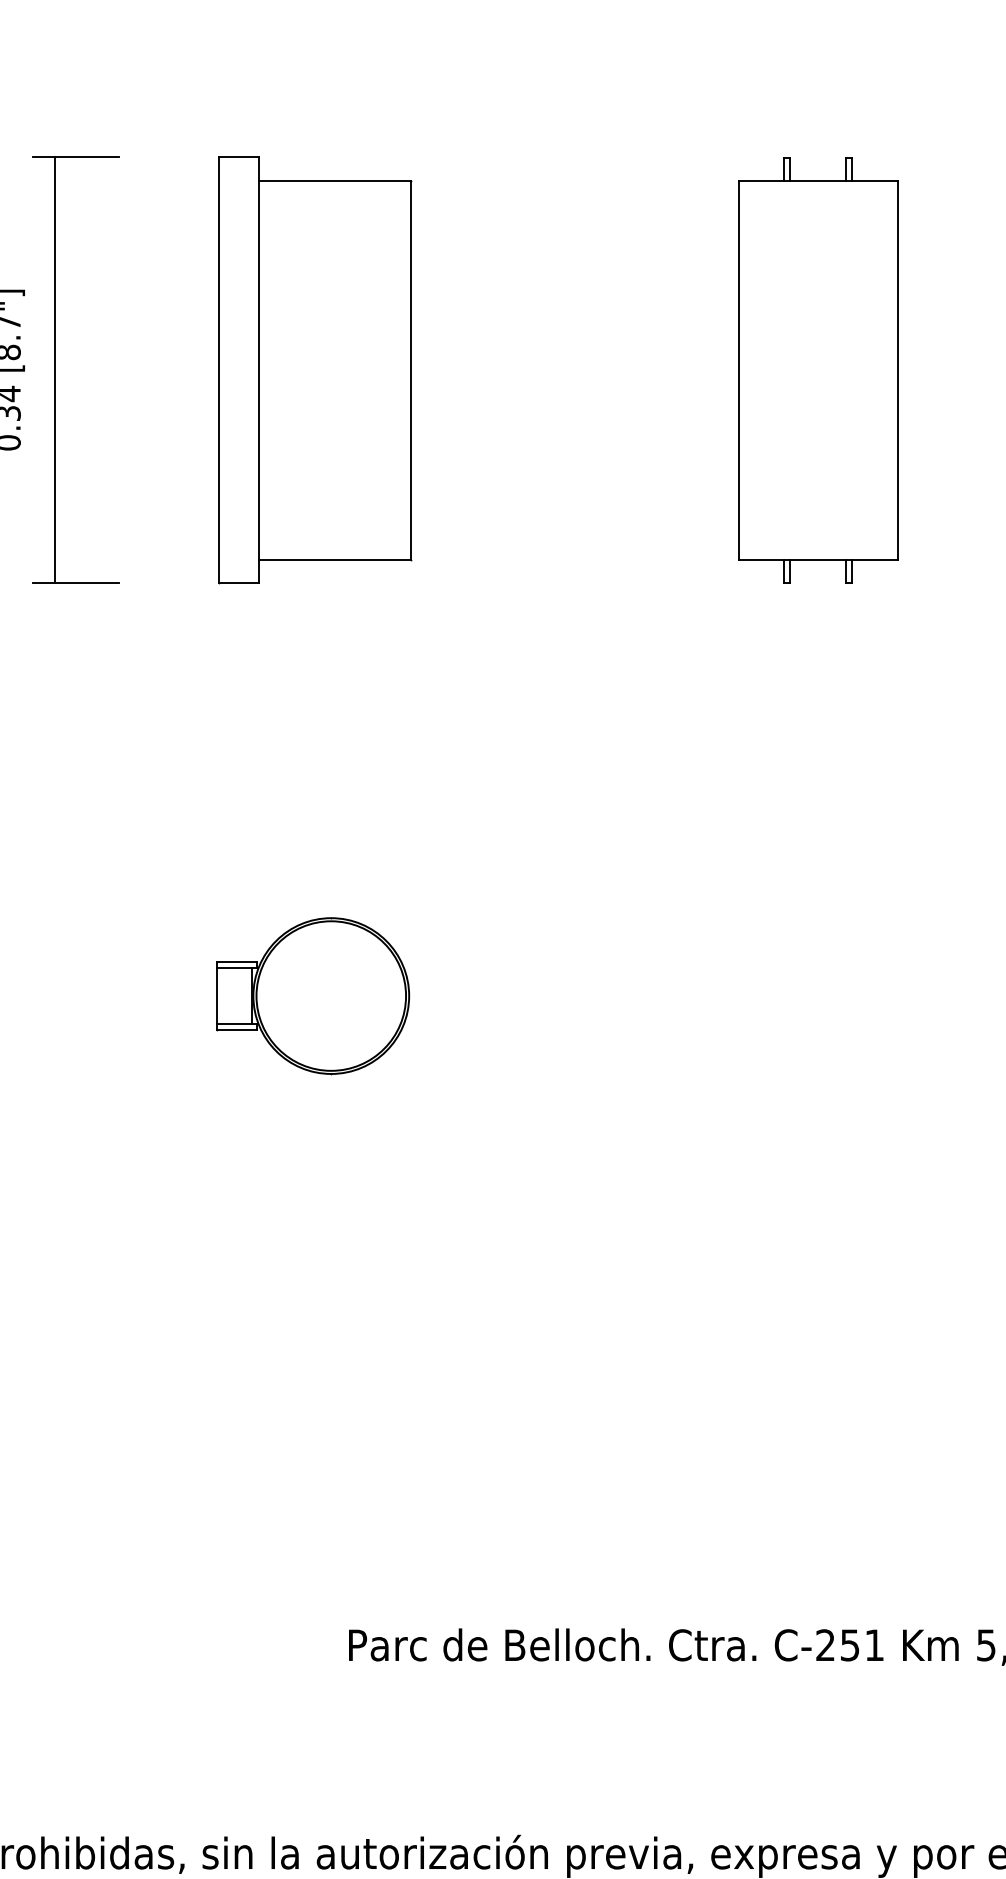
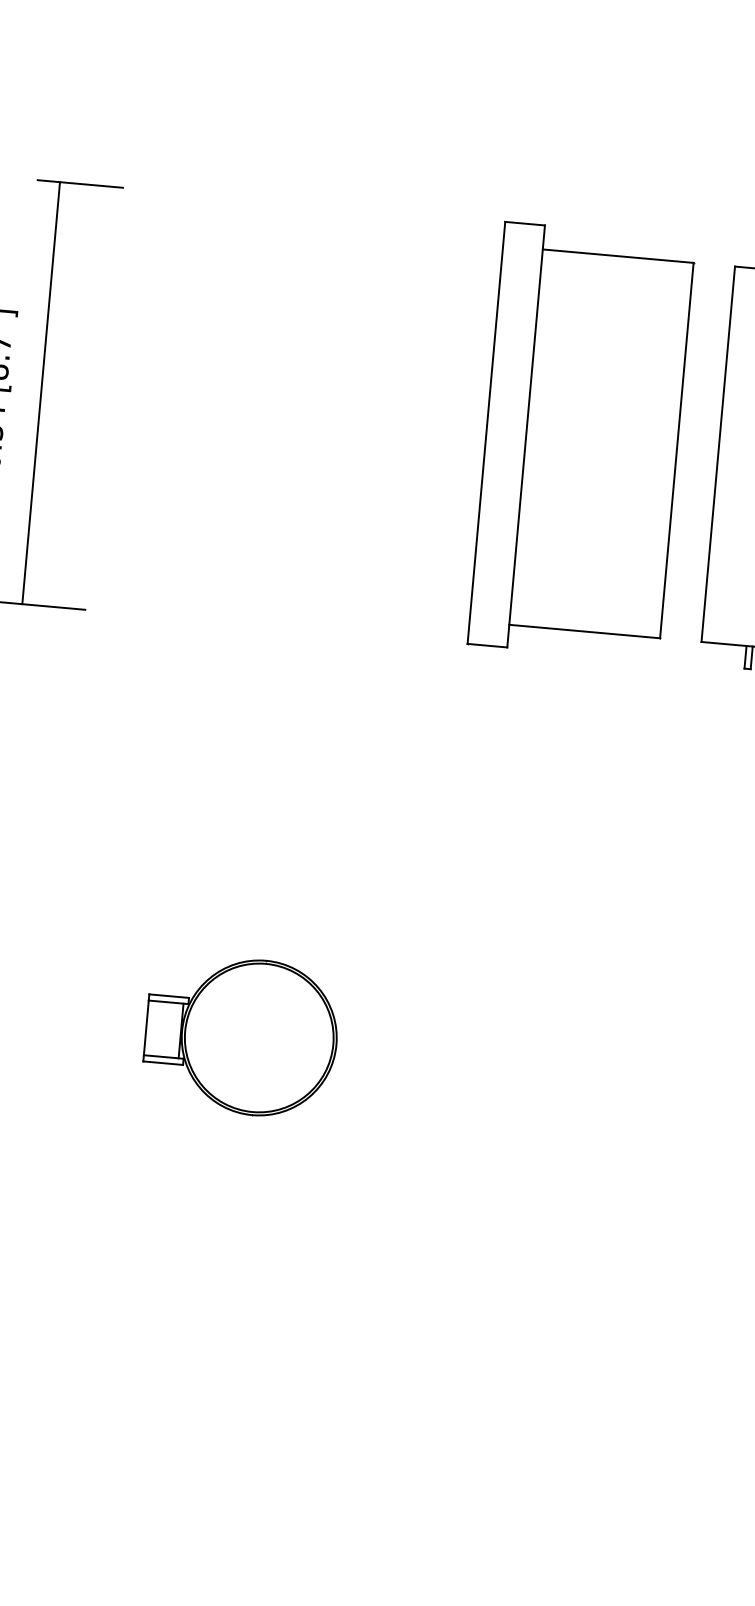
part: (315, 370) -> (582, 442), moved

